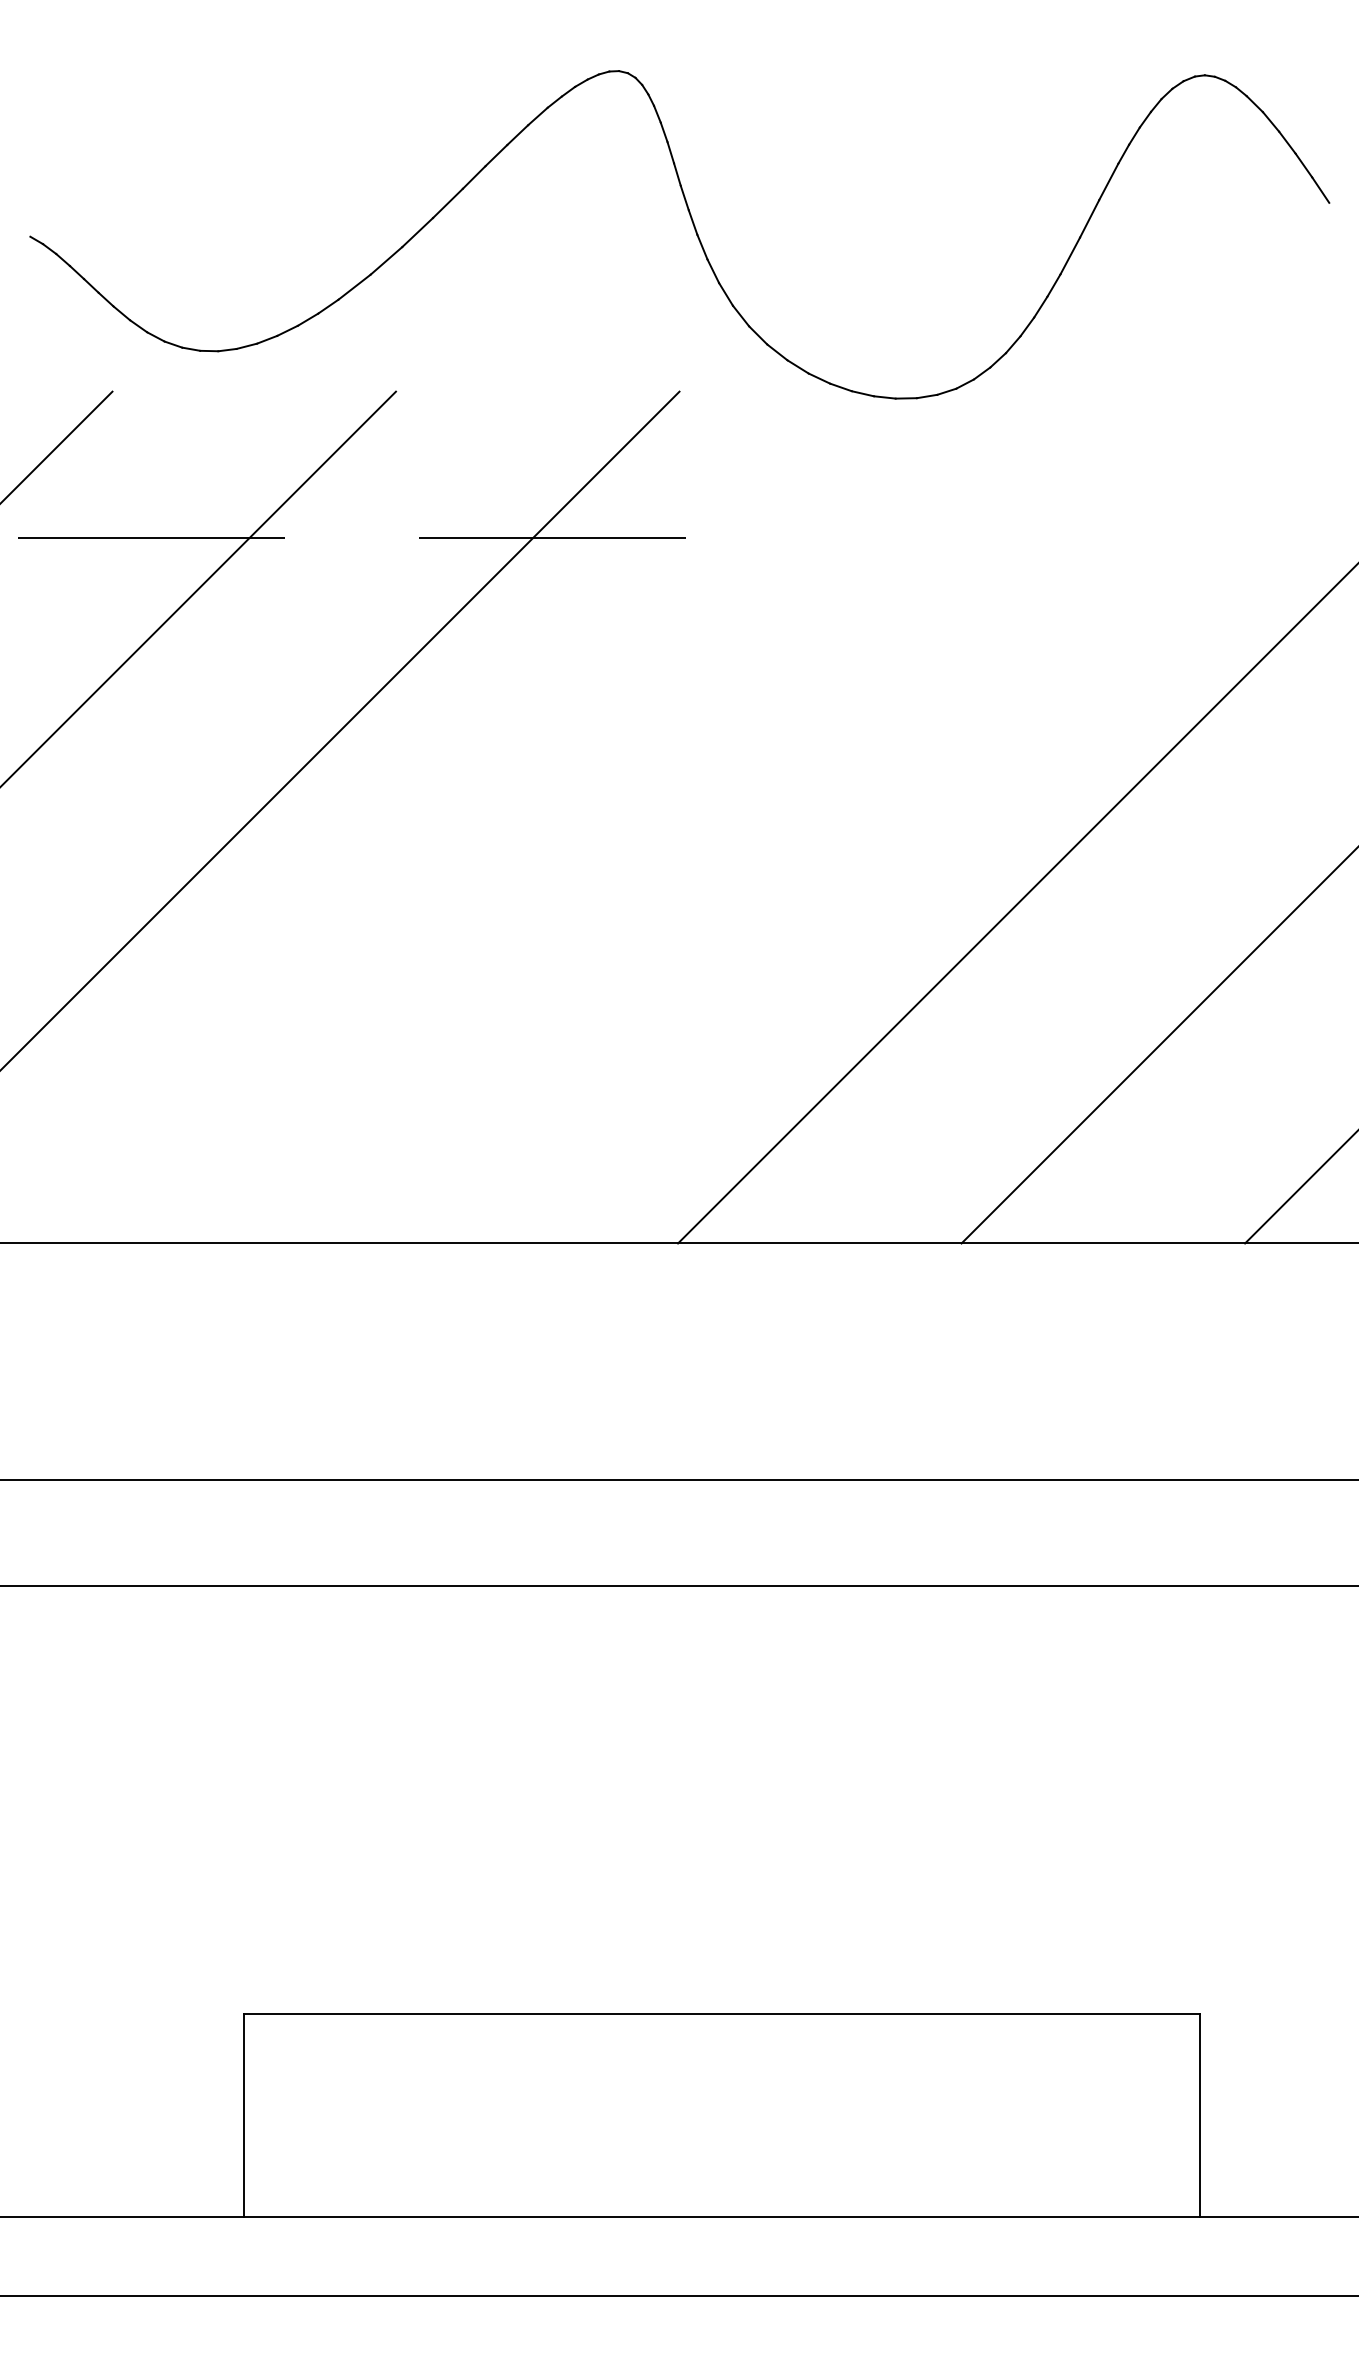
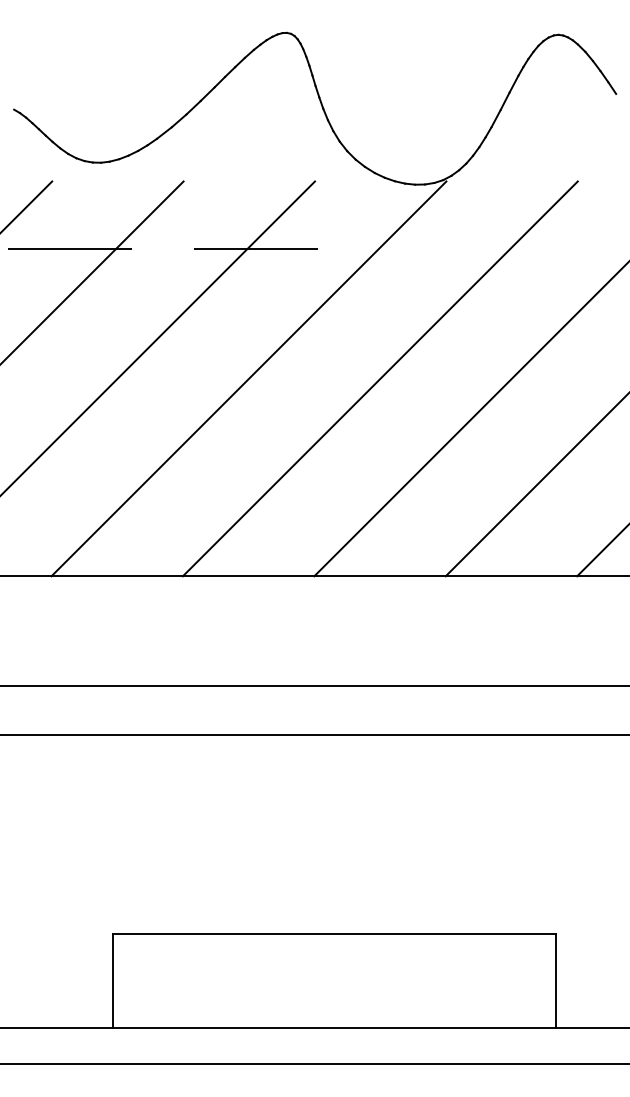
line: (536, 816) -> (248, 378), added
line: (818, 816) -> (379, 378), added

